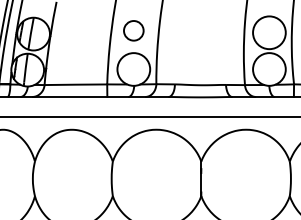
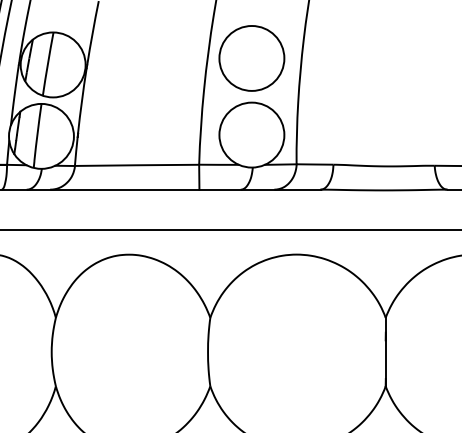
circle: (133, 30) -> (251, 57), size x1.67

